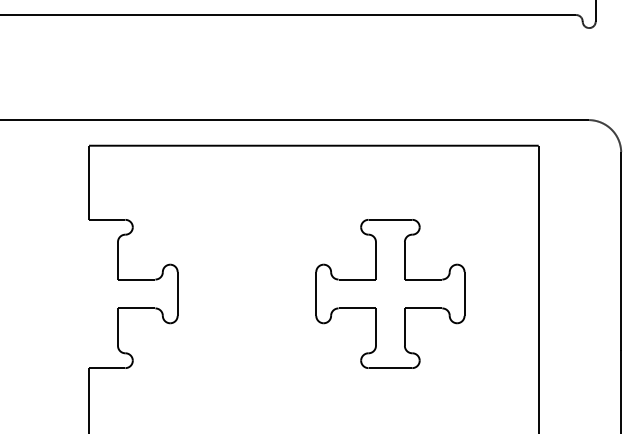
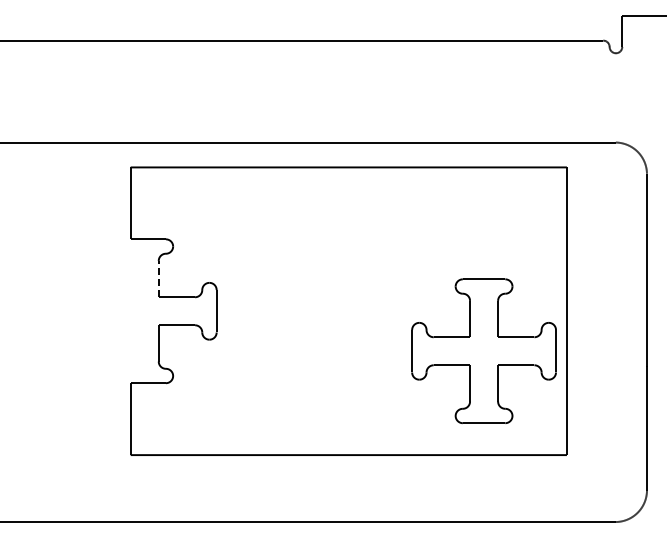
line: (117, 260) -> (158, 278), solid -> dashed
part: (389, 293) -> (483, 350), moved

